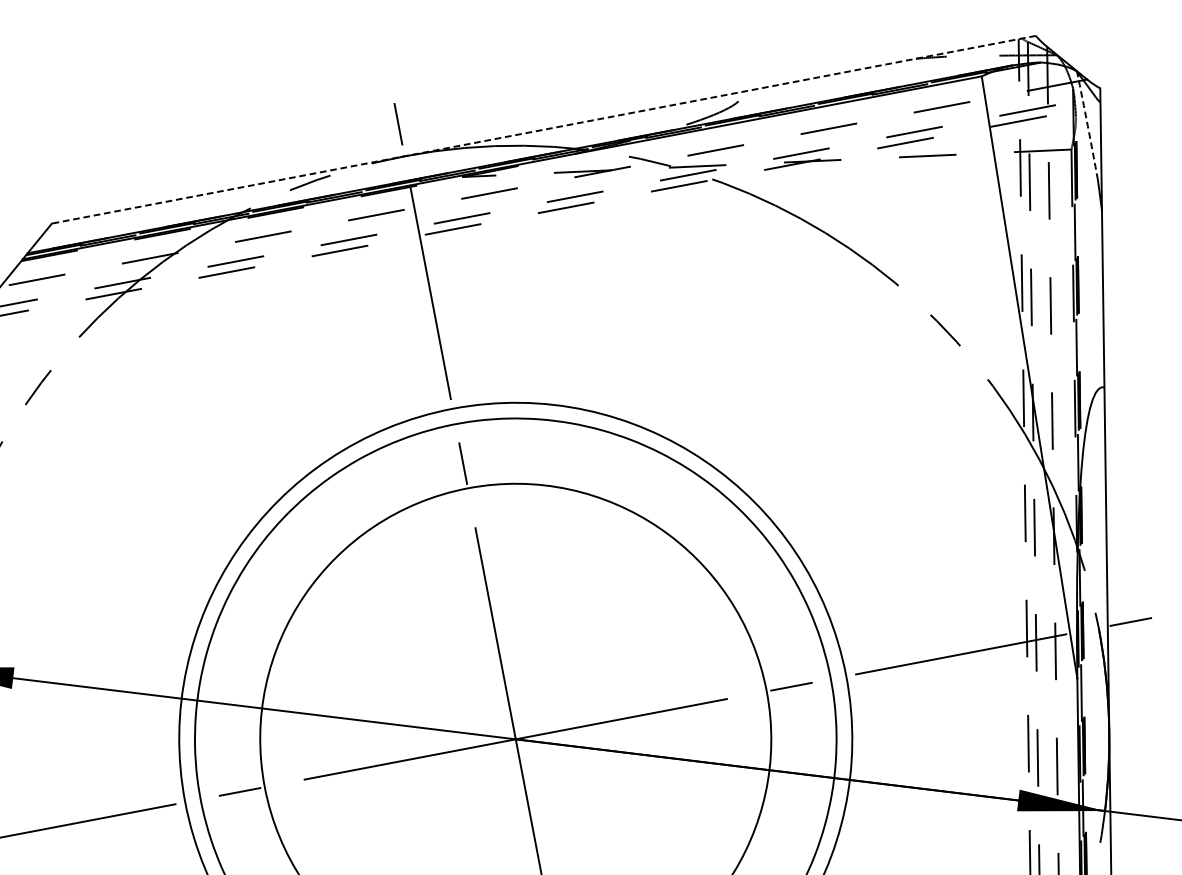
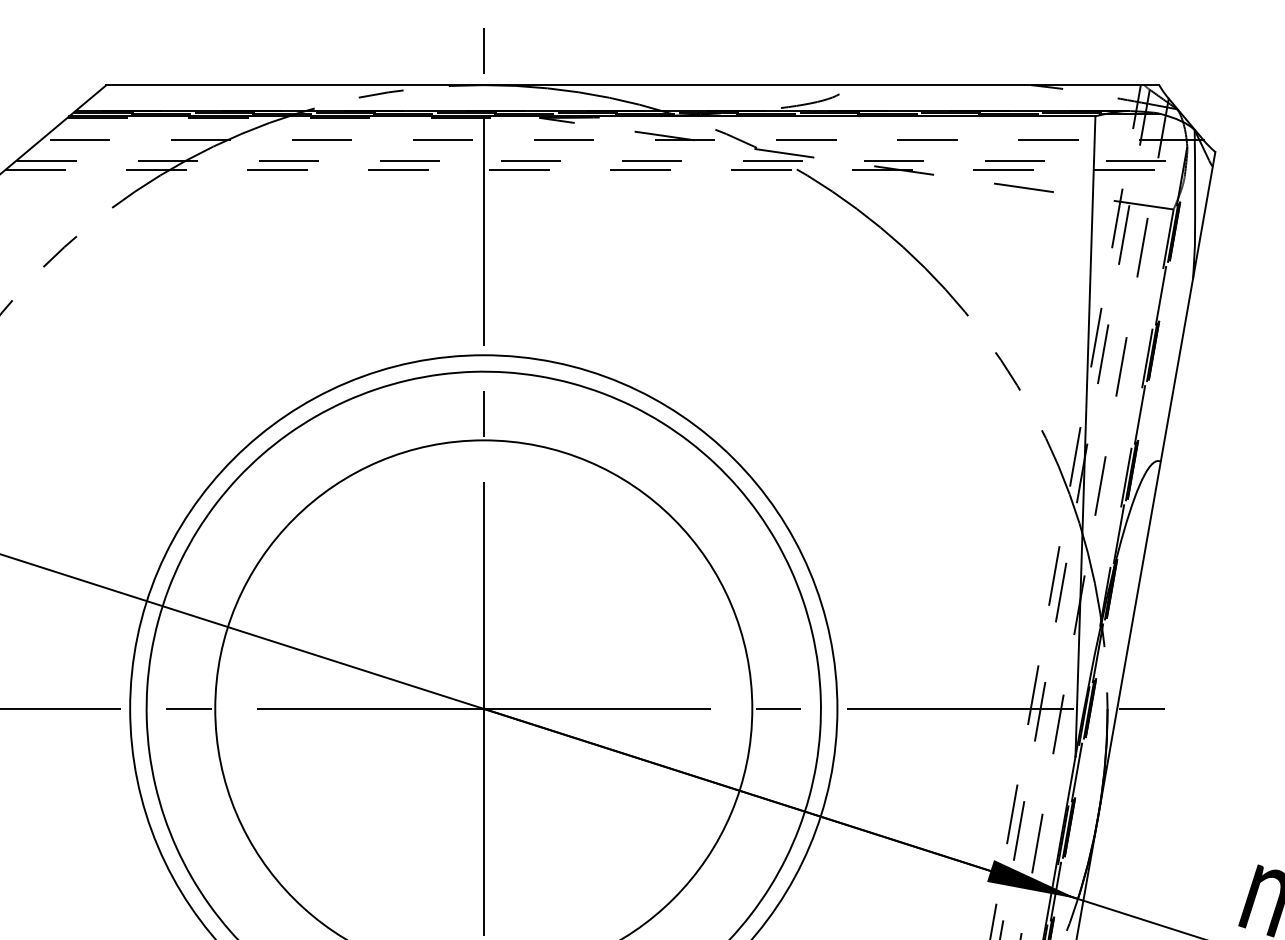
arc: (1088, 126) -> (1195, 188), dashed -> solid
line: (543, 130) -> (632, 85), dashed -> solid

